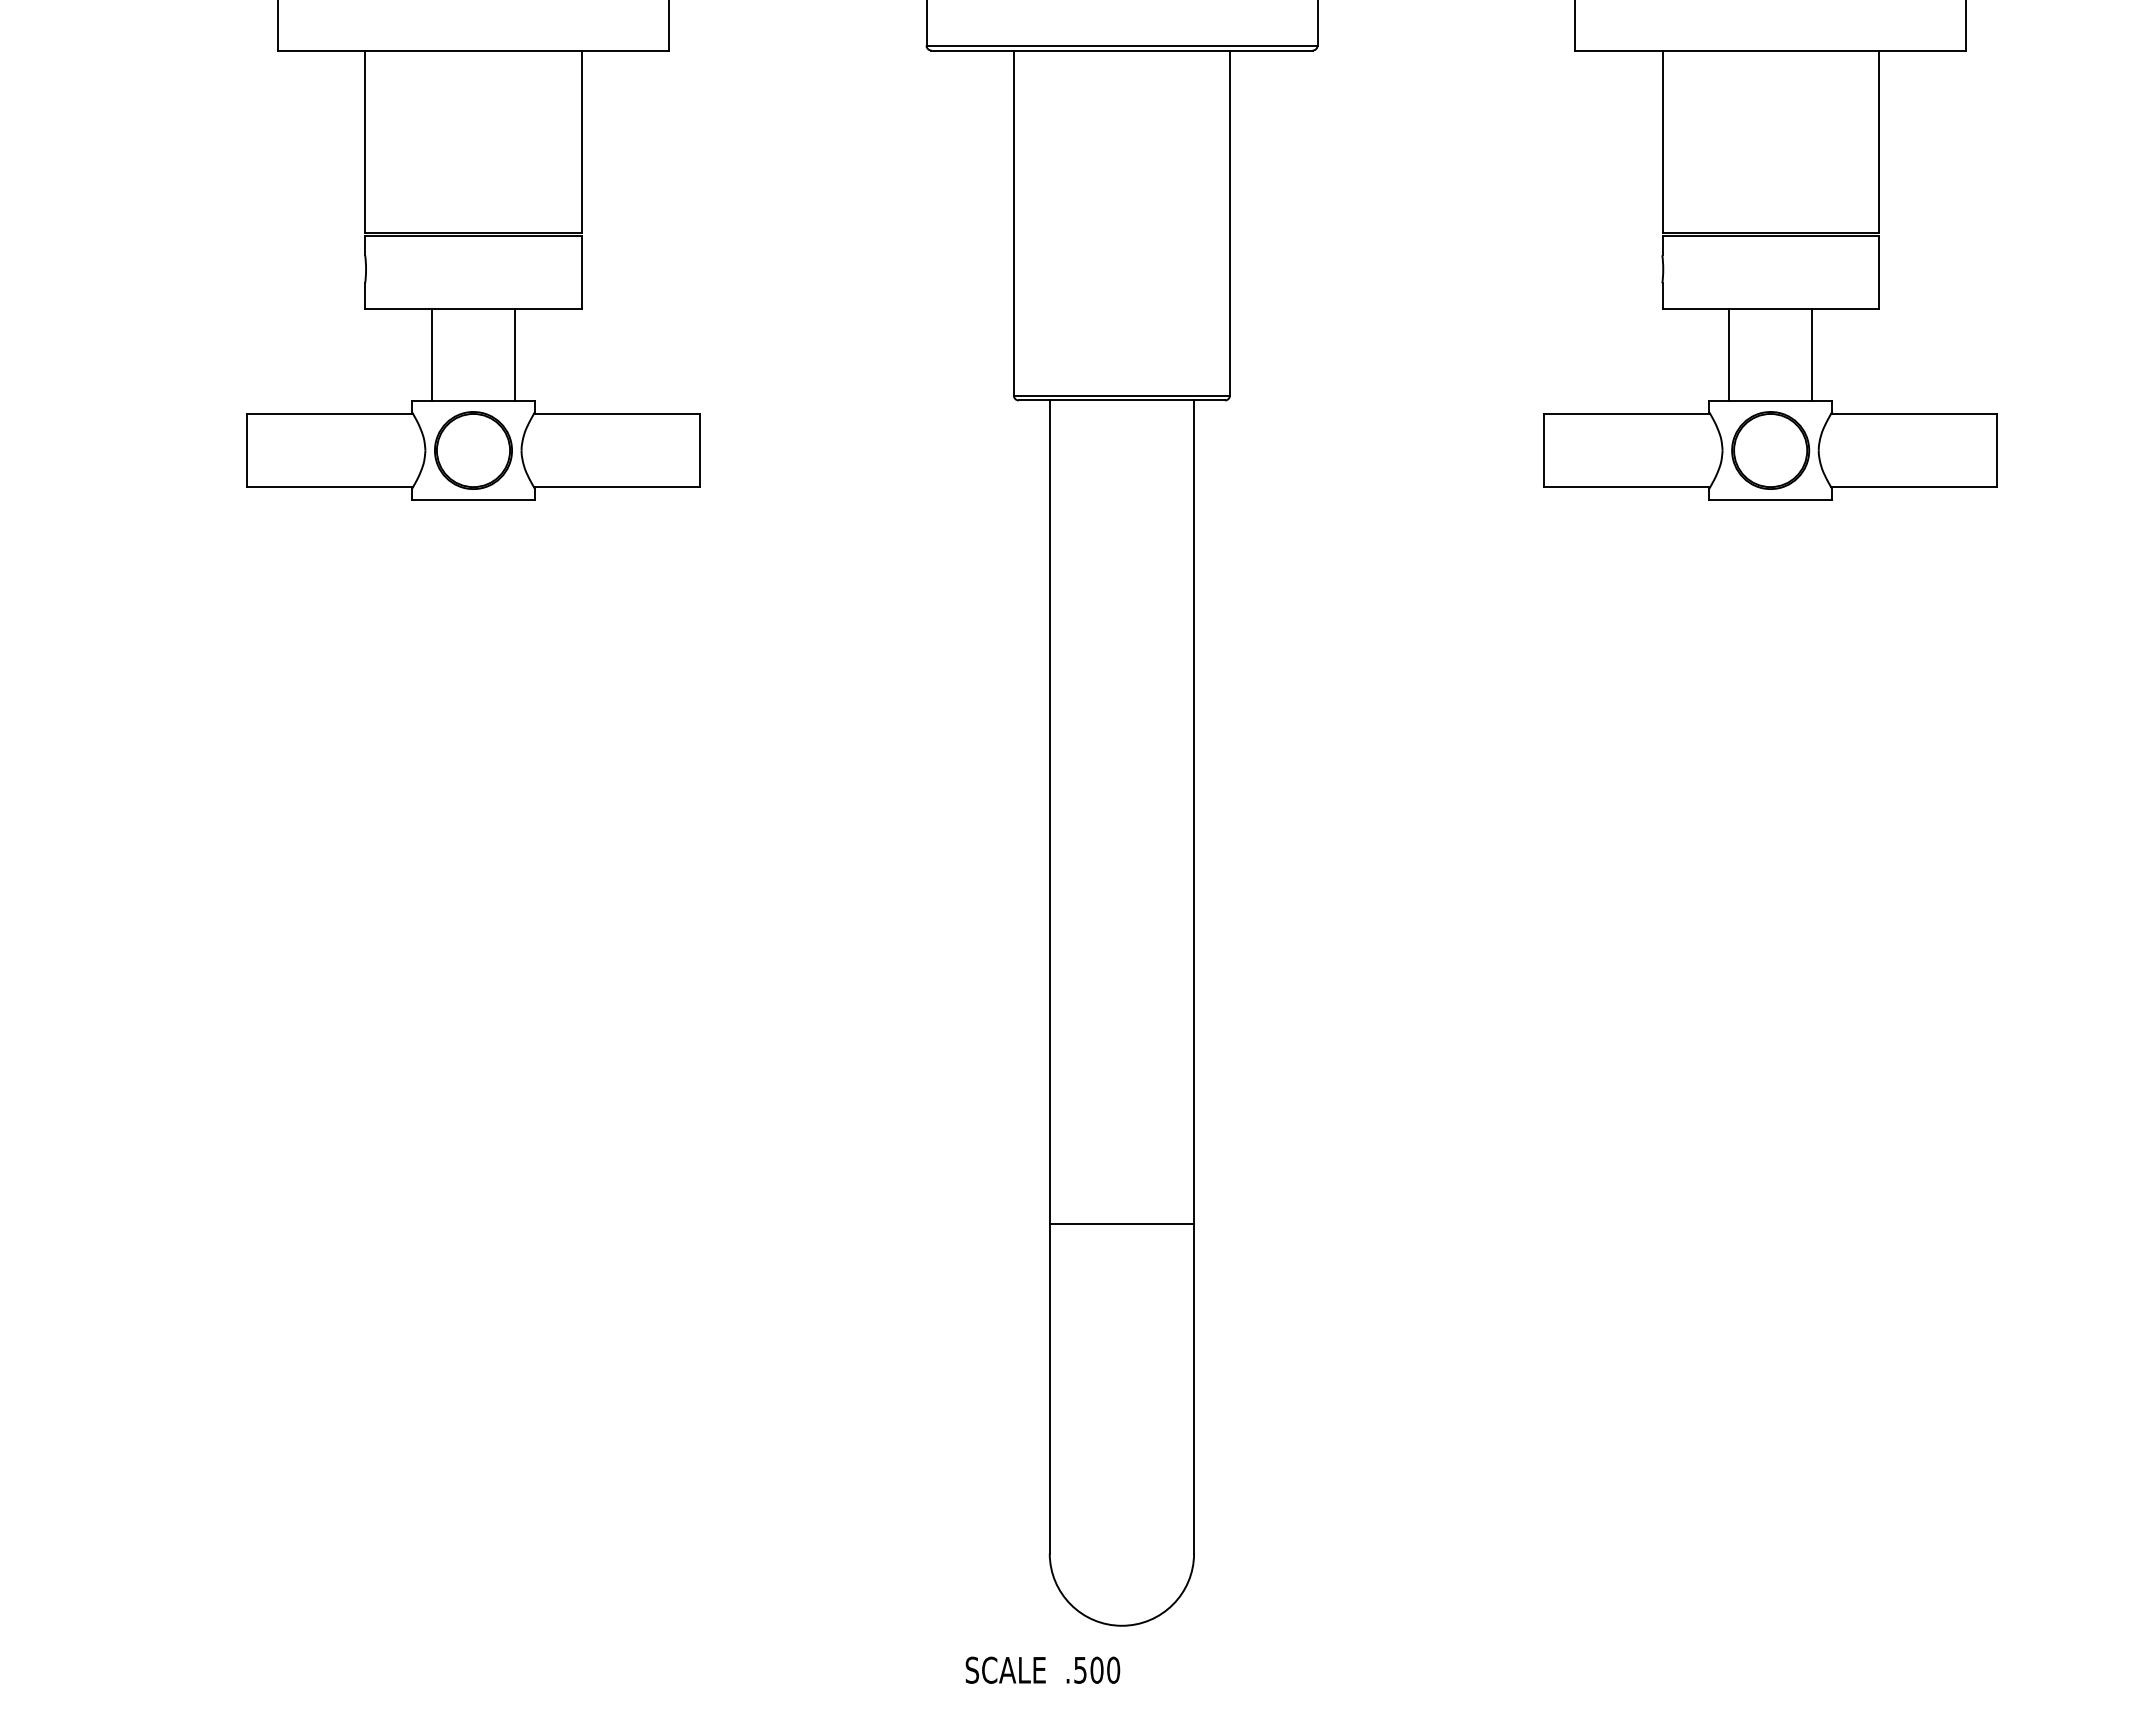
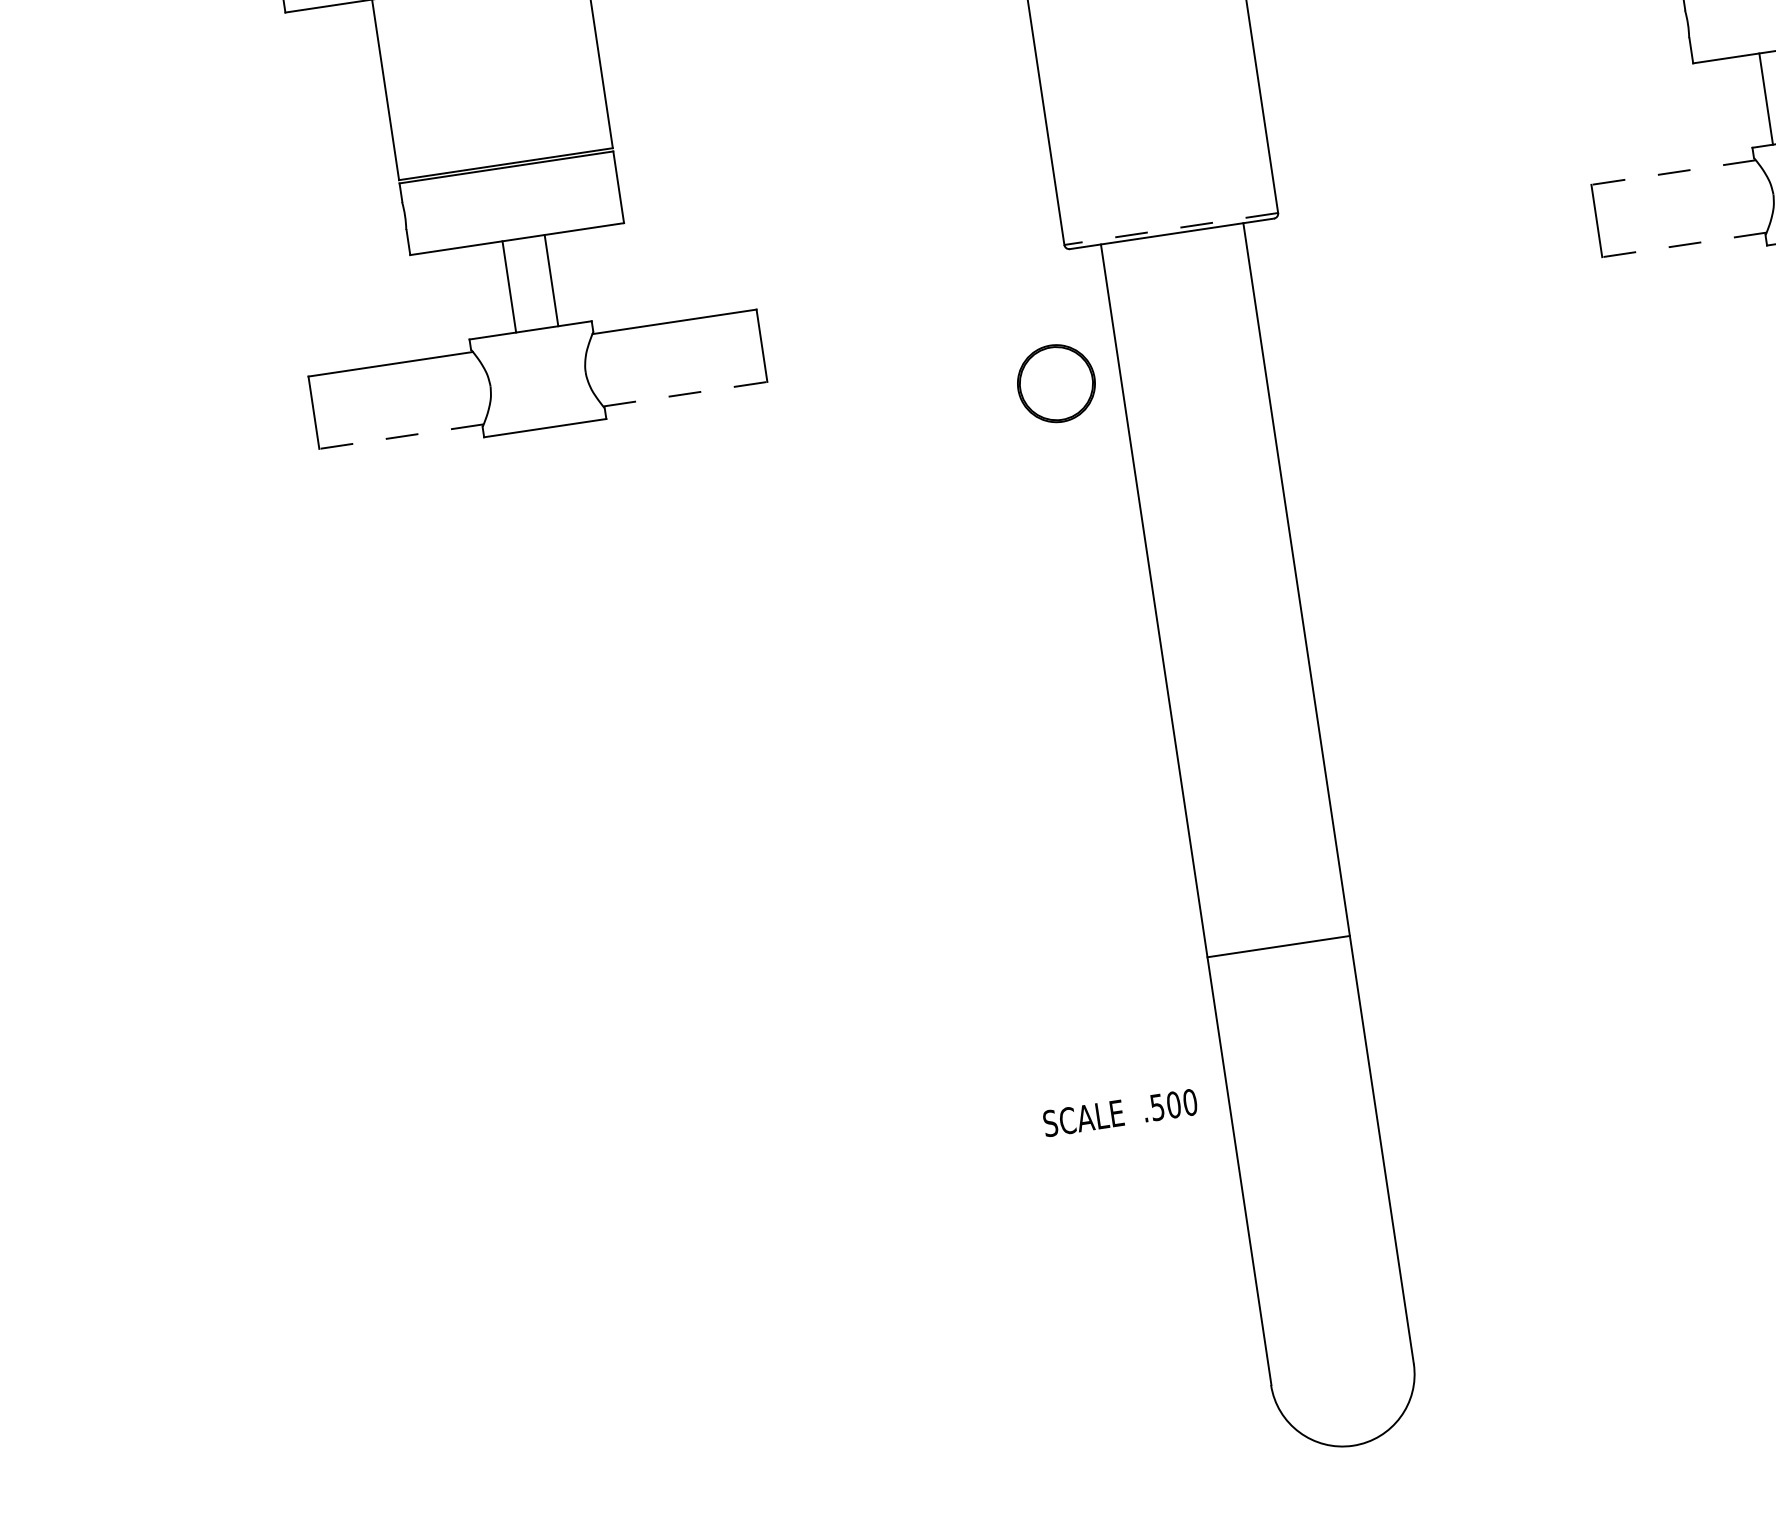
line: (432, 354) -> (551, 280), moved
line: (514, 354) -> (509, 286), moved
line: (1121, 395) -> (1170, 229), solid -> dashed
line: (1626, 413) -> (1672, 172), solid -> dashed
part: (473, 450) -> (1056, 383), moved
line: (329, 487) -> (401, 437), solid -> dashed
line: (616, 487) -> (684, 394), solid -> dashed
line: (1626, 487) -> (1683, 245), solid -> dashed
line: (1122, 1224) -> (1279, 946), moved
text: (1042, 1669) -> (1119, 1112), moved

